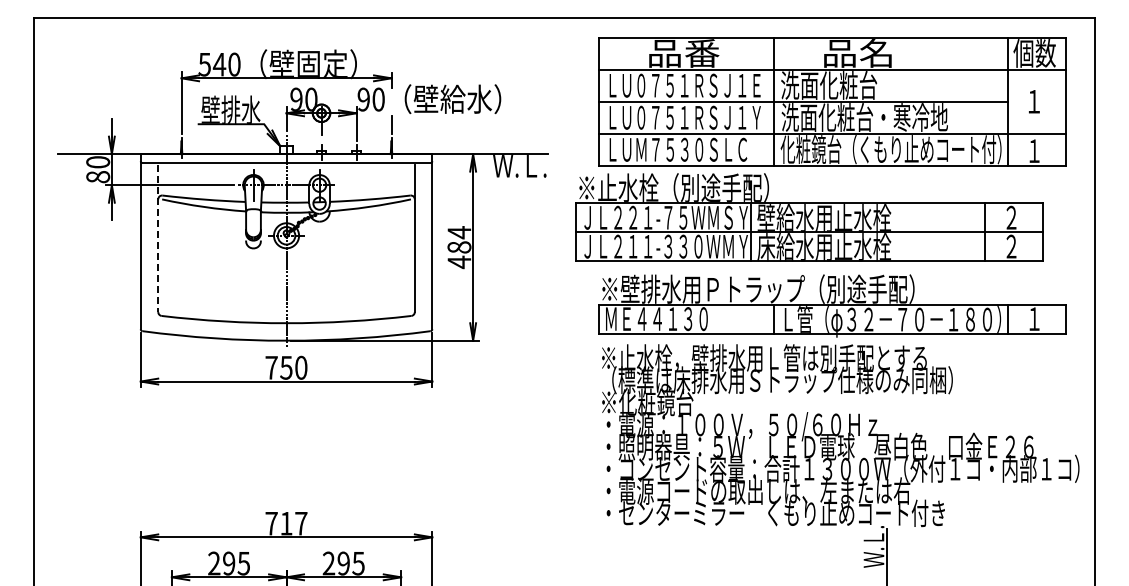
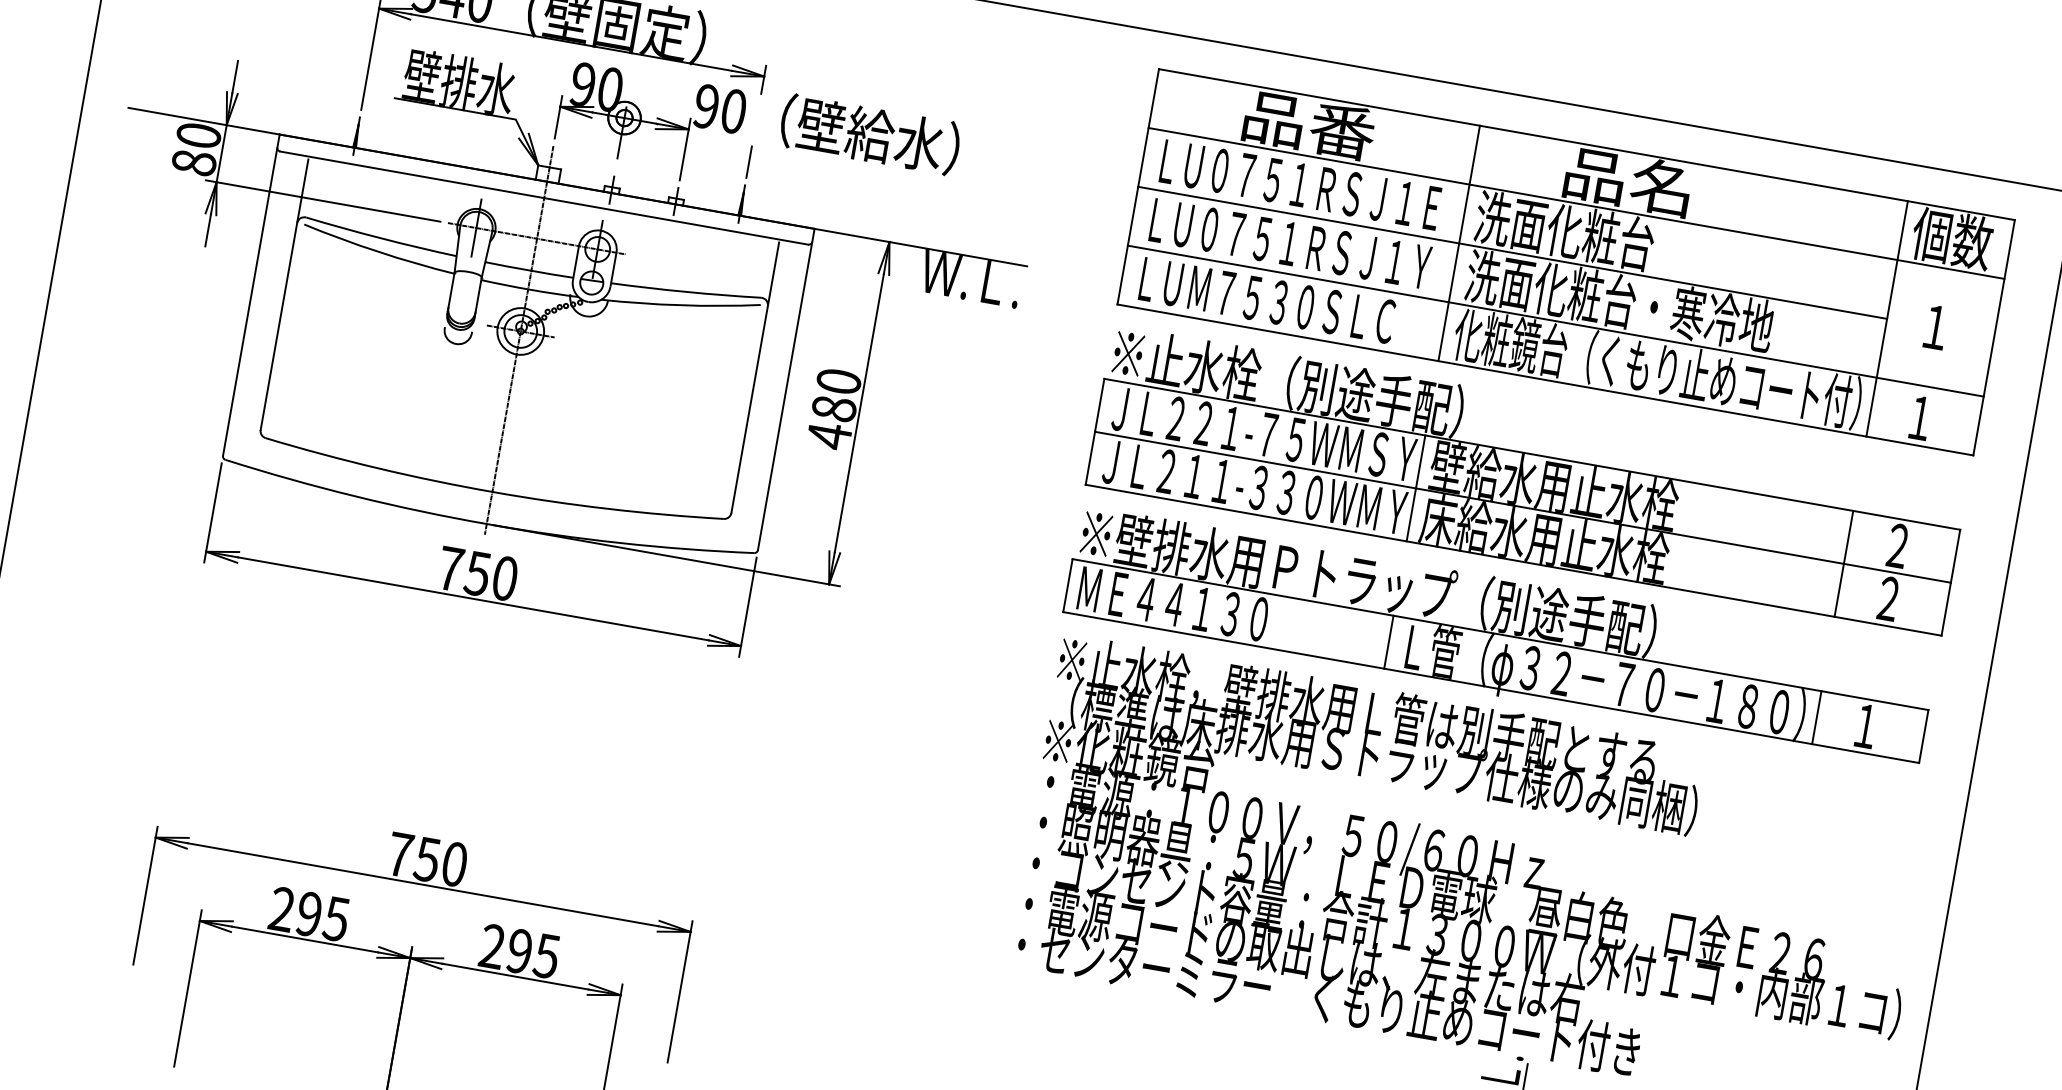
part: (809, 217) -> (1527, 480), moved
text: (459, 232) -> (839, 381), 484 -> 480
line: (158, 238) -> (284, 295), dashed -> solid
text: (293, 523) -> (440, 861), 717 -> 750

